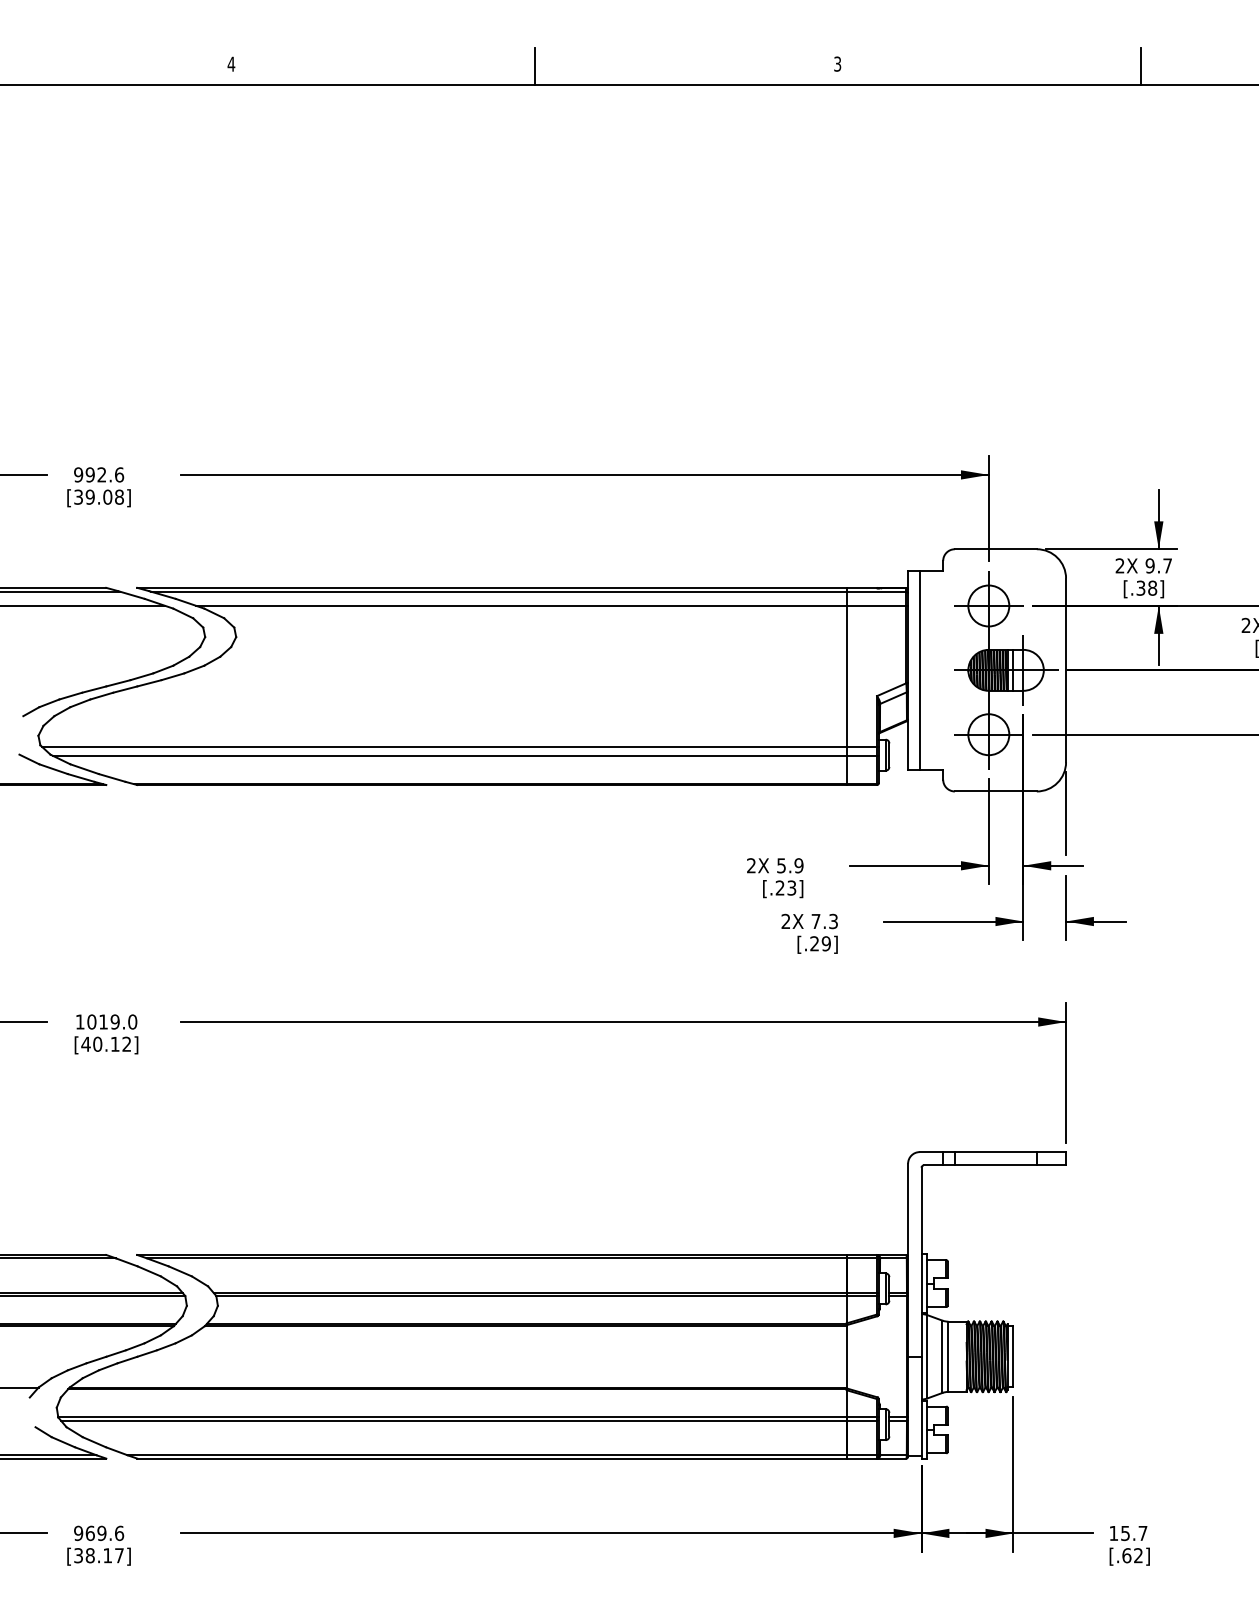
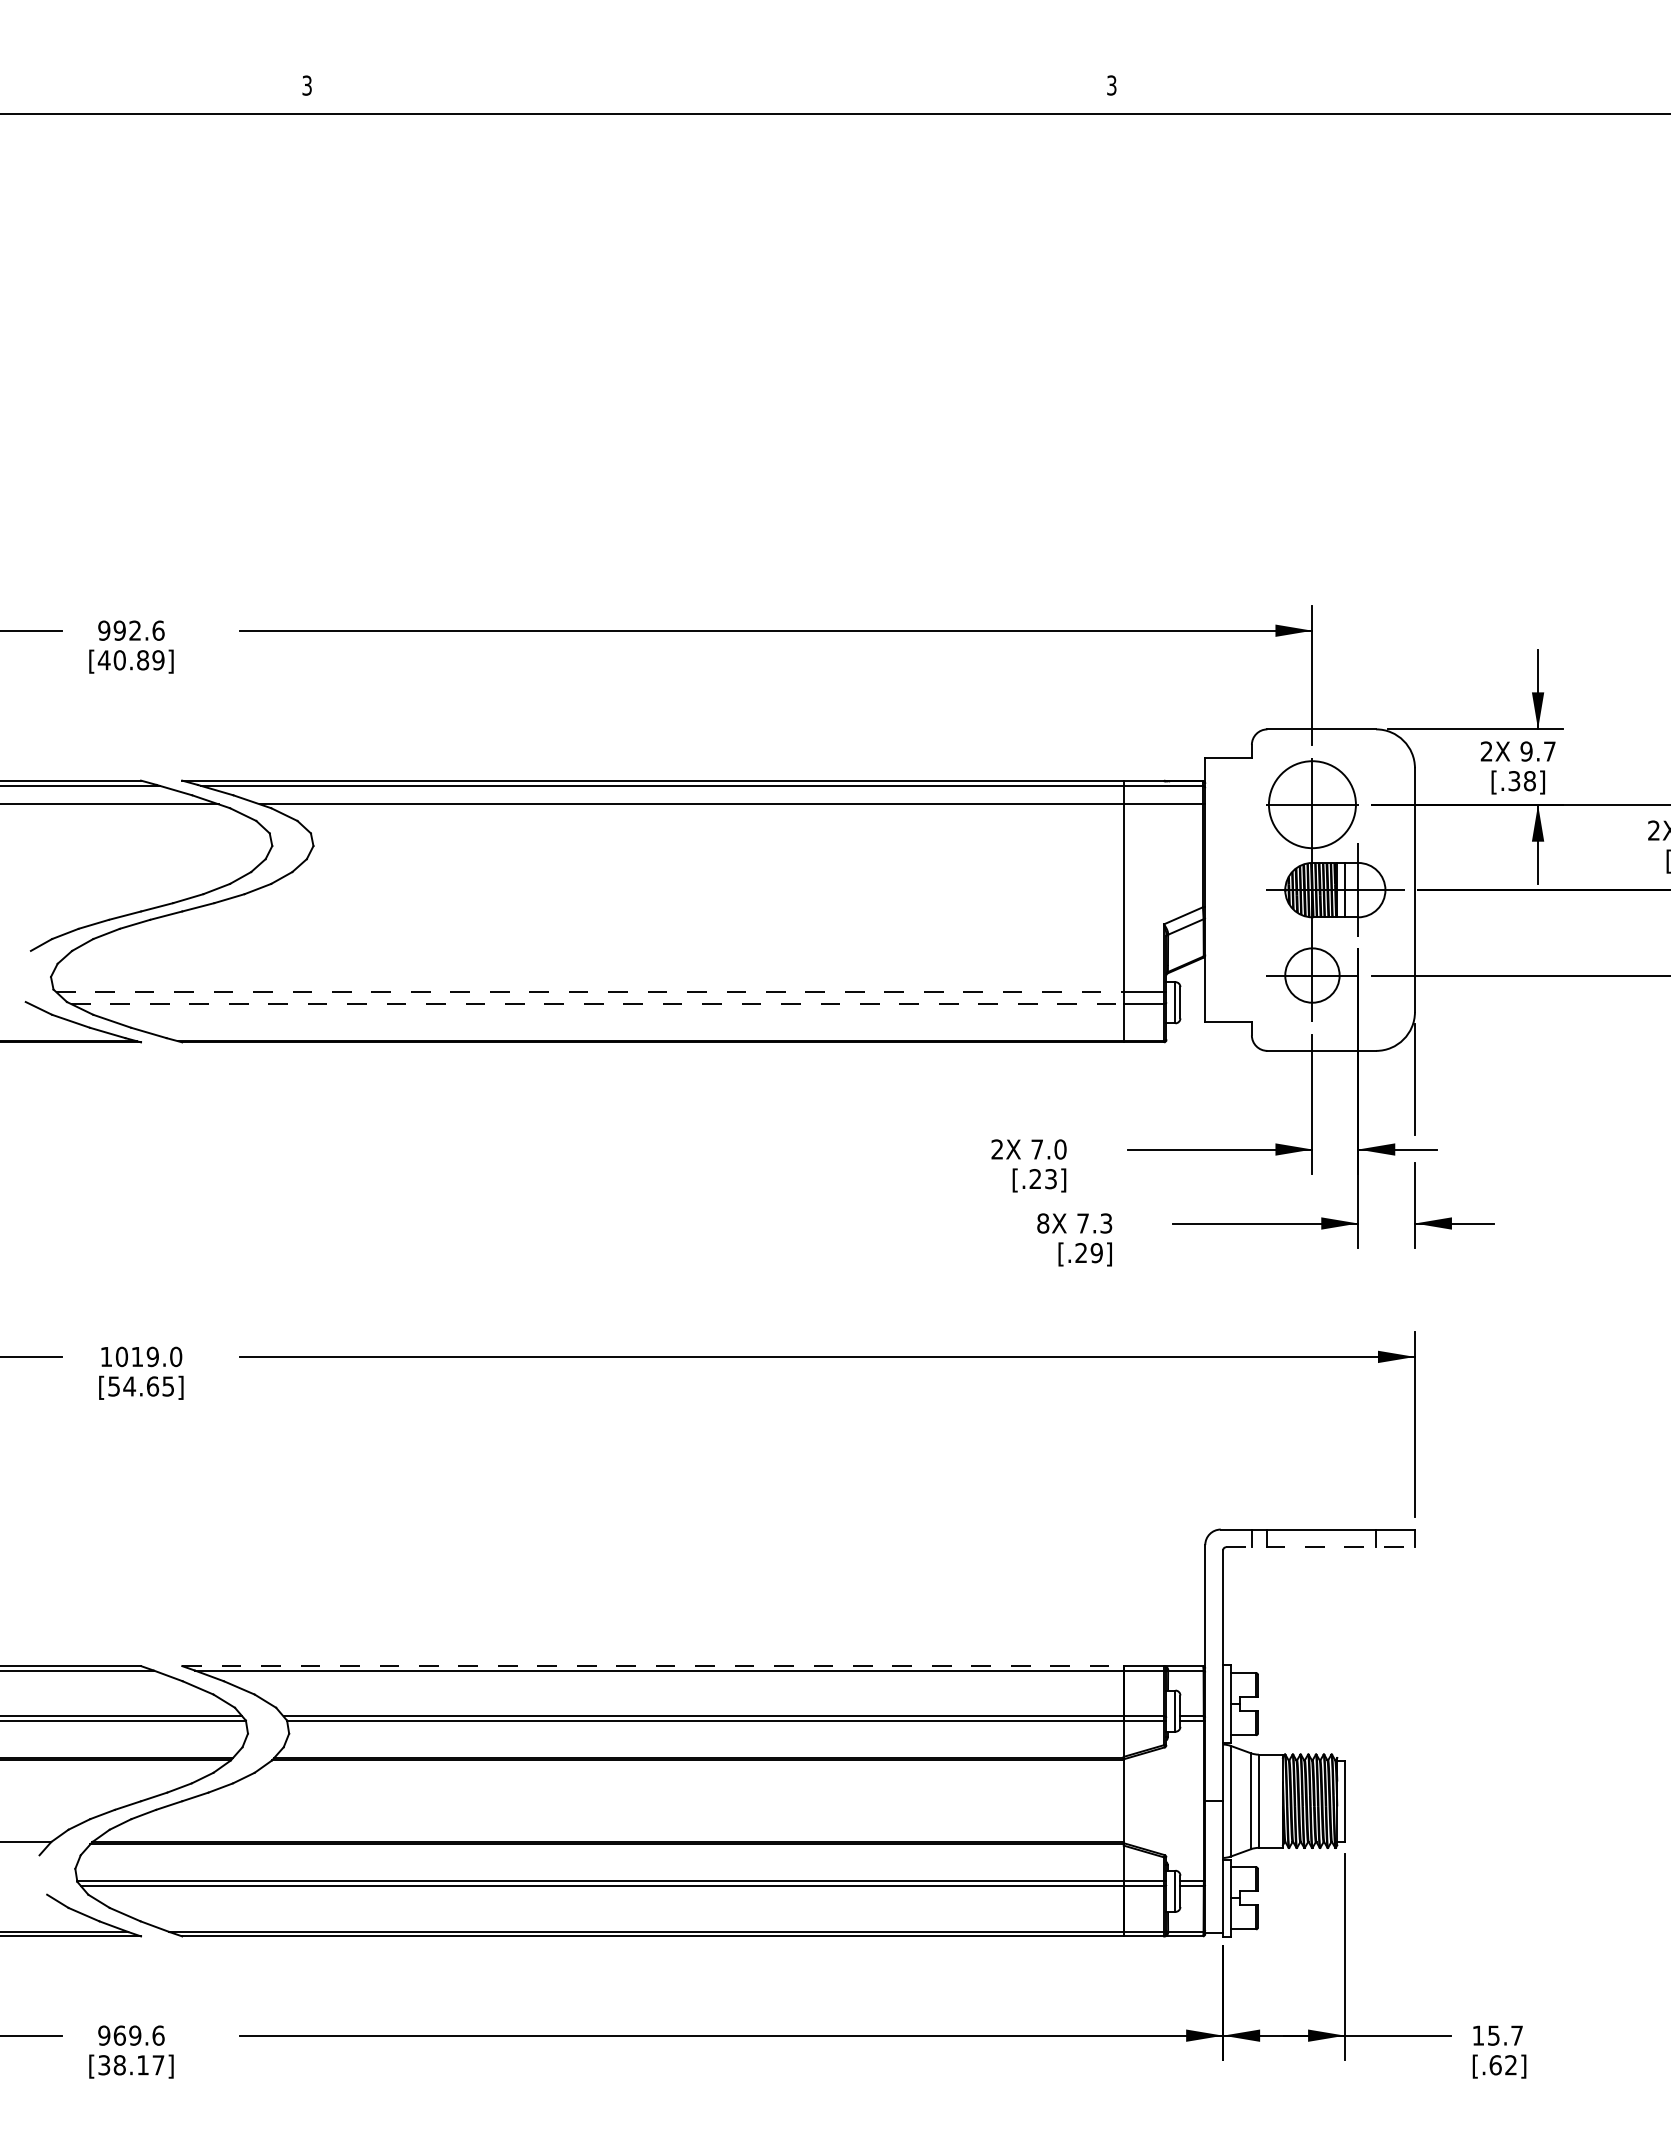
text: (231, 64) -> (307, 85), 4 -> 3
line: (534, 66) -> (709, 88), removed
line: (1141, 66) -> (1514, 88), removed
text: (98, 497) -> (130, 660), [39.08] -> [40.89]
circle: (988, 605) -> (1312, 804), size x1.6
line: (919, 670) -> (1220, 890), removed
line: (444, 746) -> (589, 991), solid -> dashed
line: (450, 755) -> (597, 1003), solid -> dashed
text: (789, 865) -> (1048, 1149), 5.9 -> 7.0
text: (786, 921) -> (1043, 1223), 2X -> 8X
text: (105, 1044) -> (140, 1386), [40.12] -> [54.65]
line: (995, 1165) -> (1321, 1547), solid -> dashed
line: (491, 1255) -> (652, 1666), solid -> dashed

